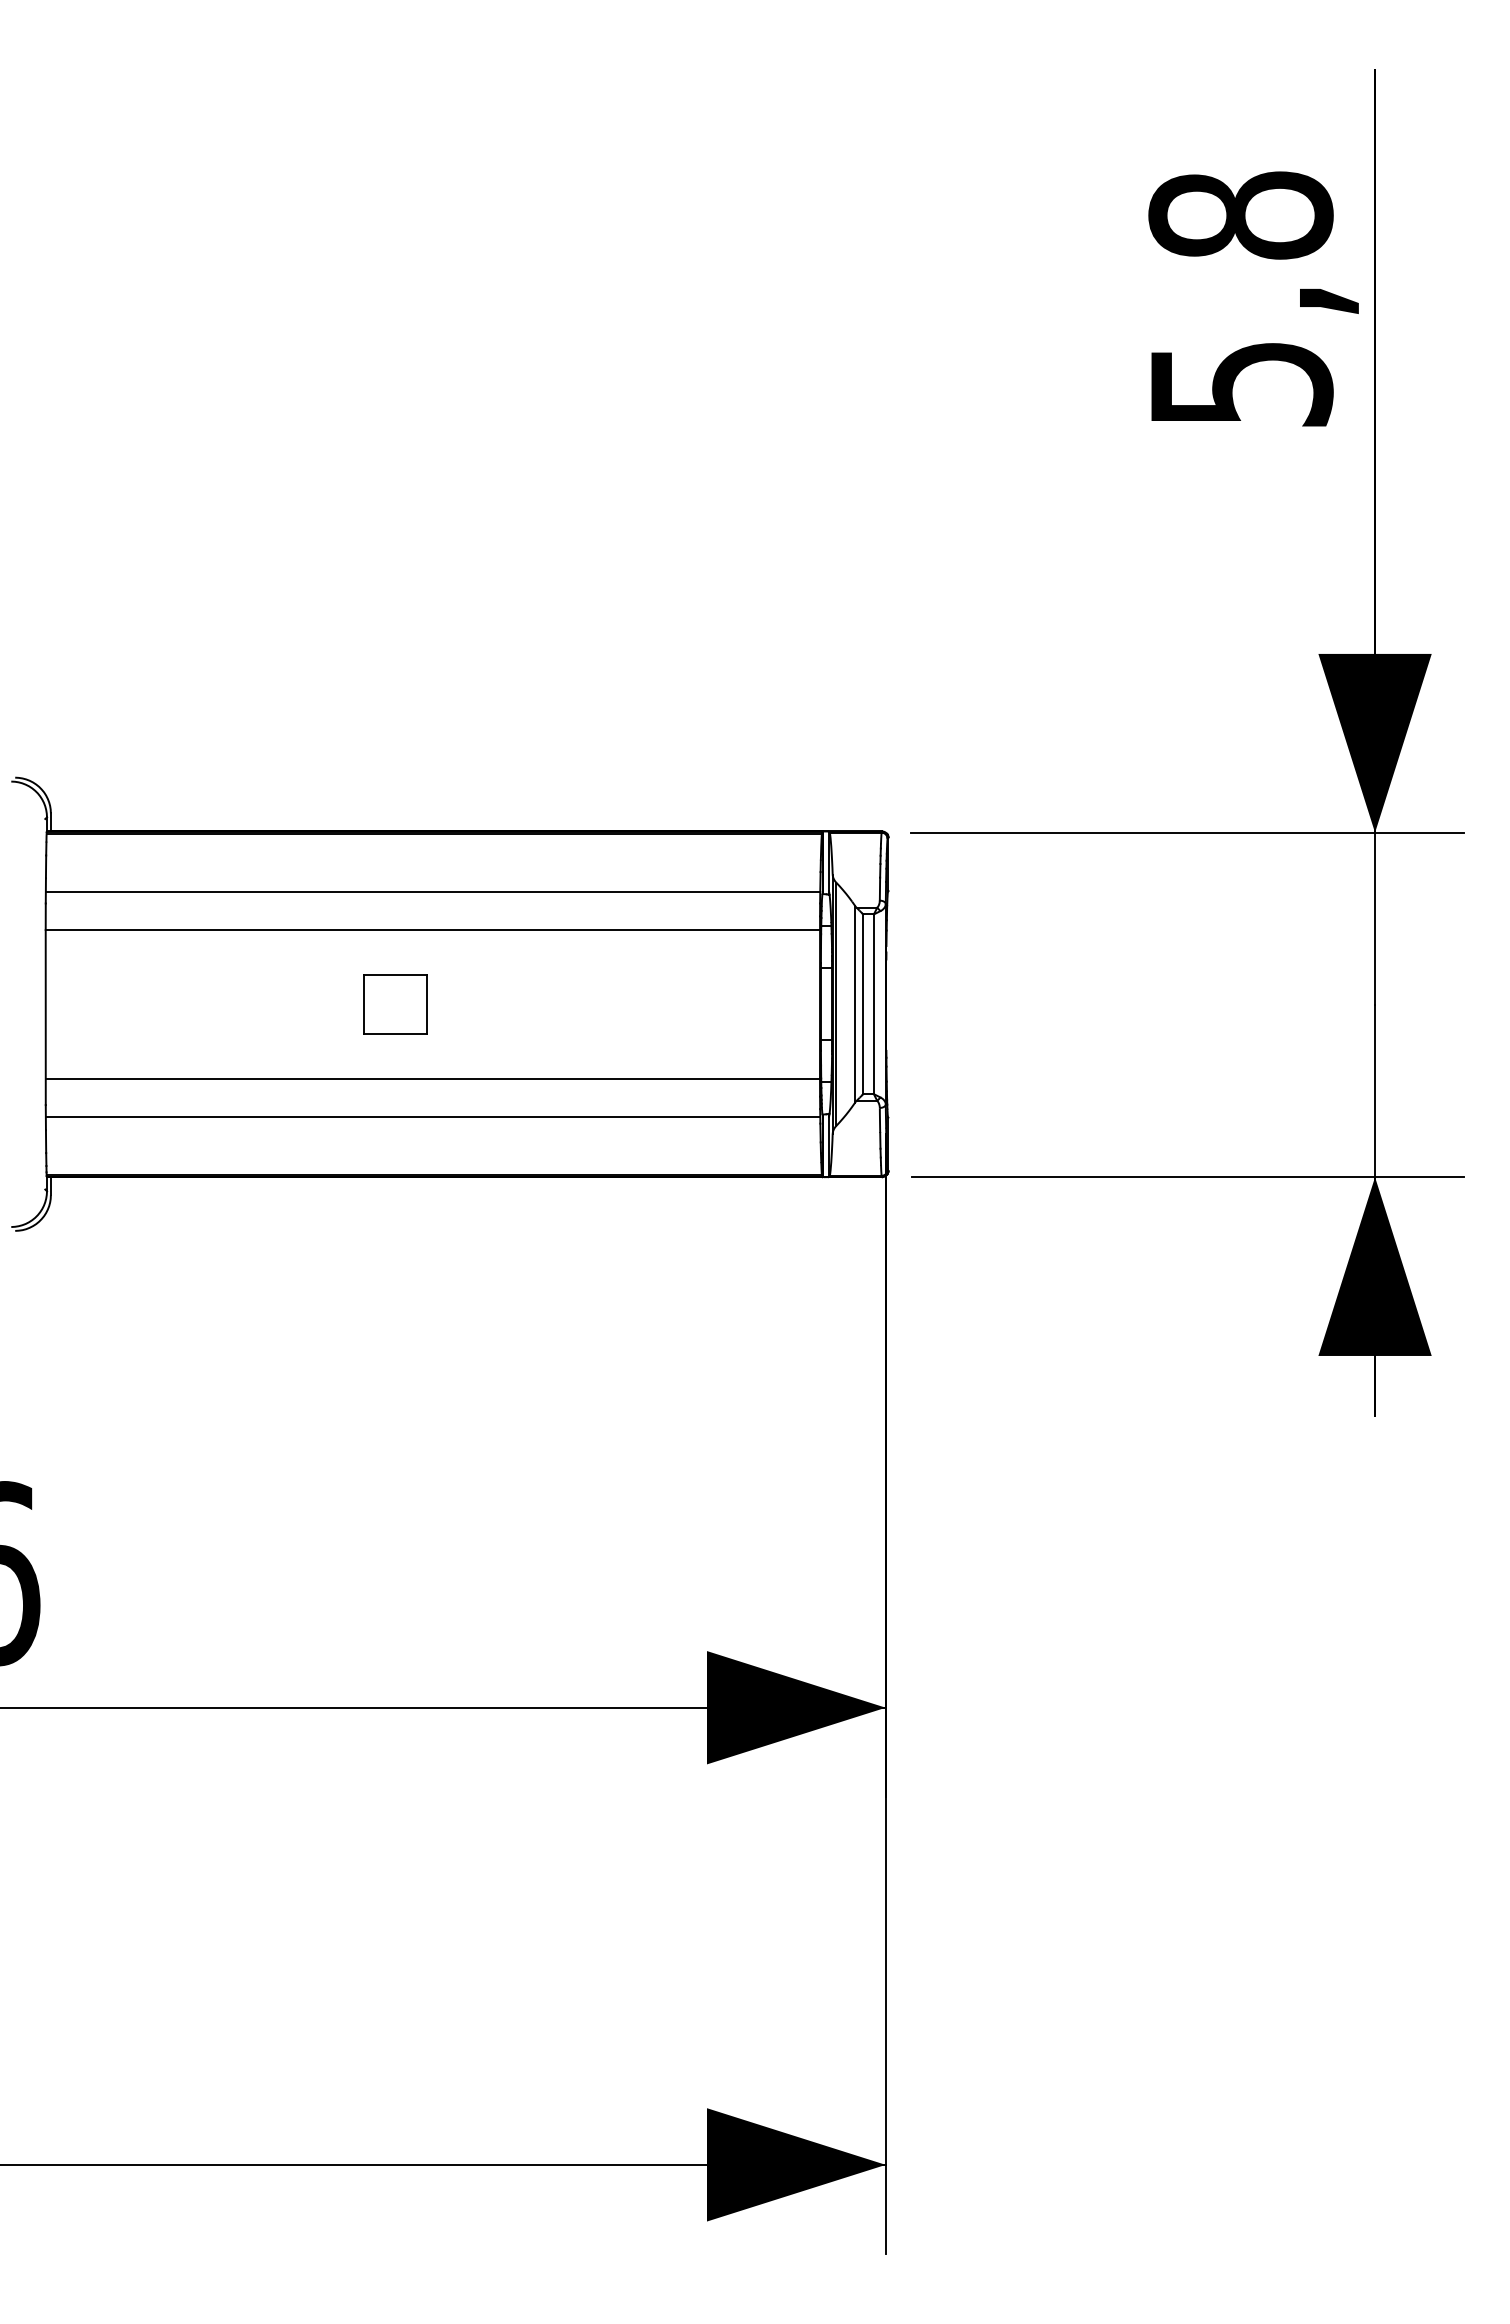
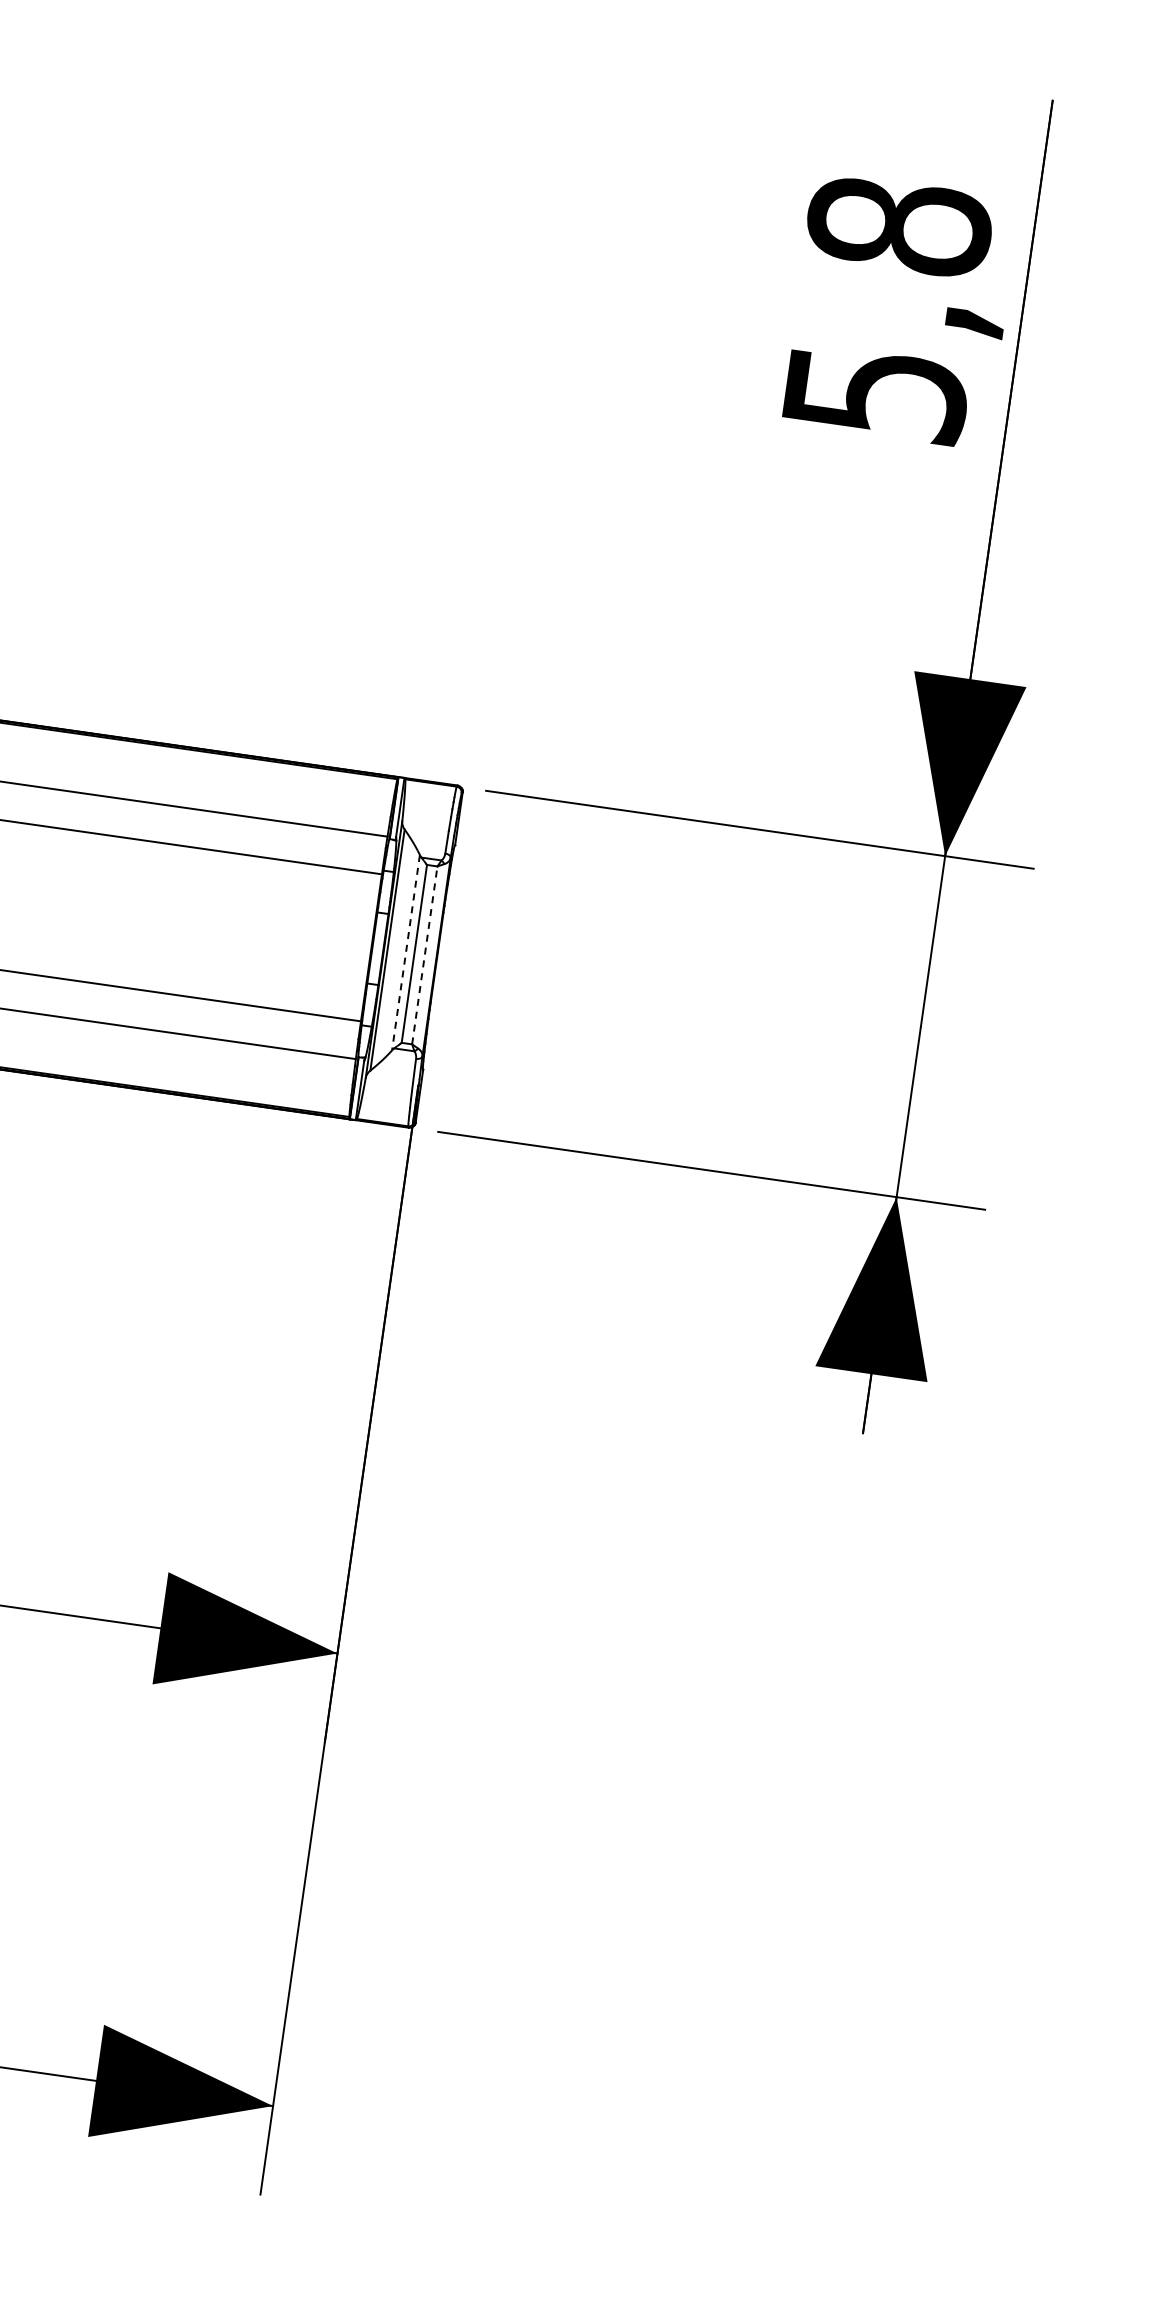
line: (854, 1004) -> (405, 952), solid -> dashed
line: (873, 1004) -> (424, 955), solid -> dashed

